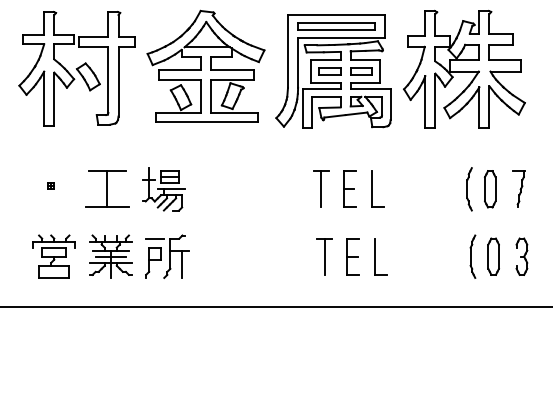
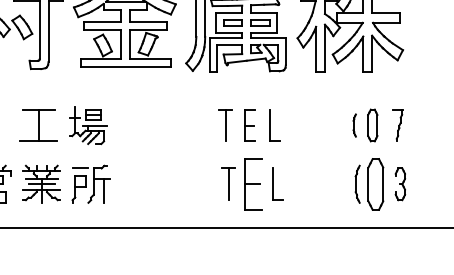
part: (469, 189) -> (354, 125), size x0.6
part: (352, 256) -> (252, 184), size x1.6
part: (493, 256) -> (375, 184), size x1.6

